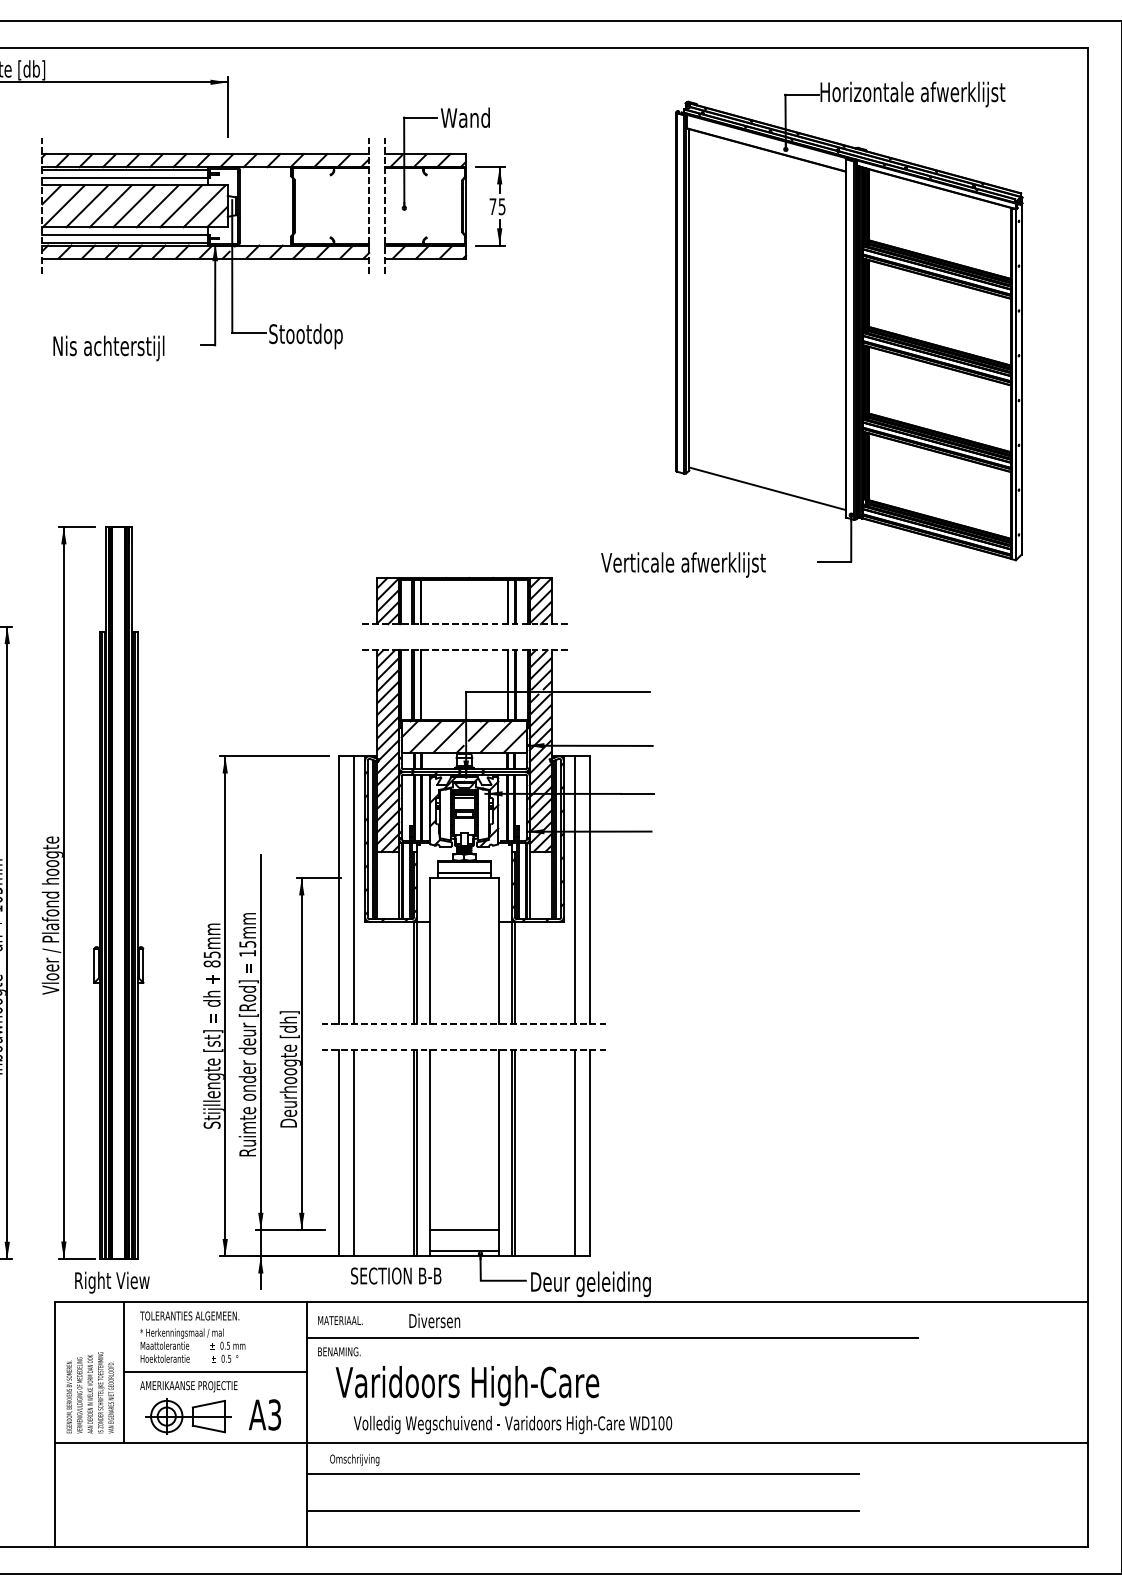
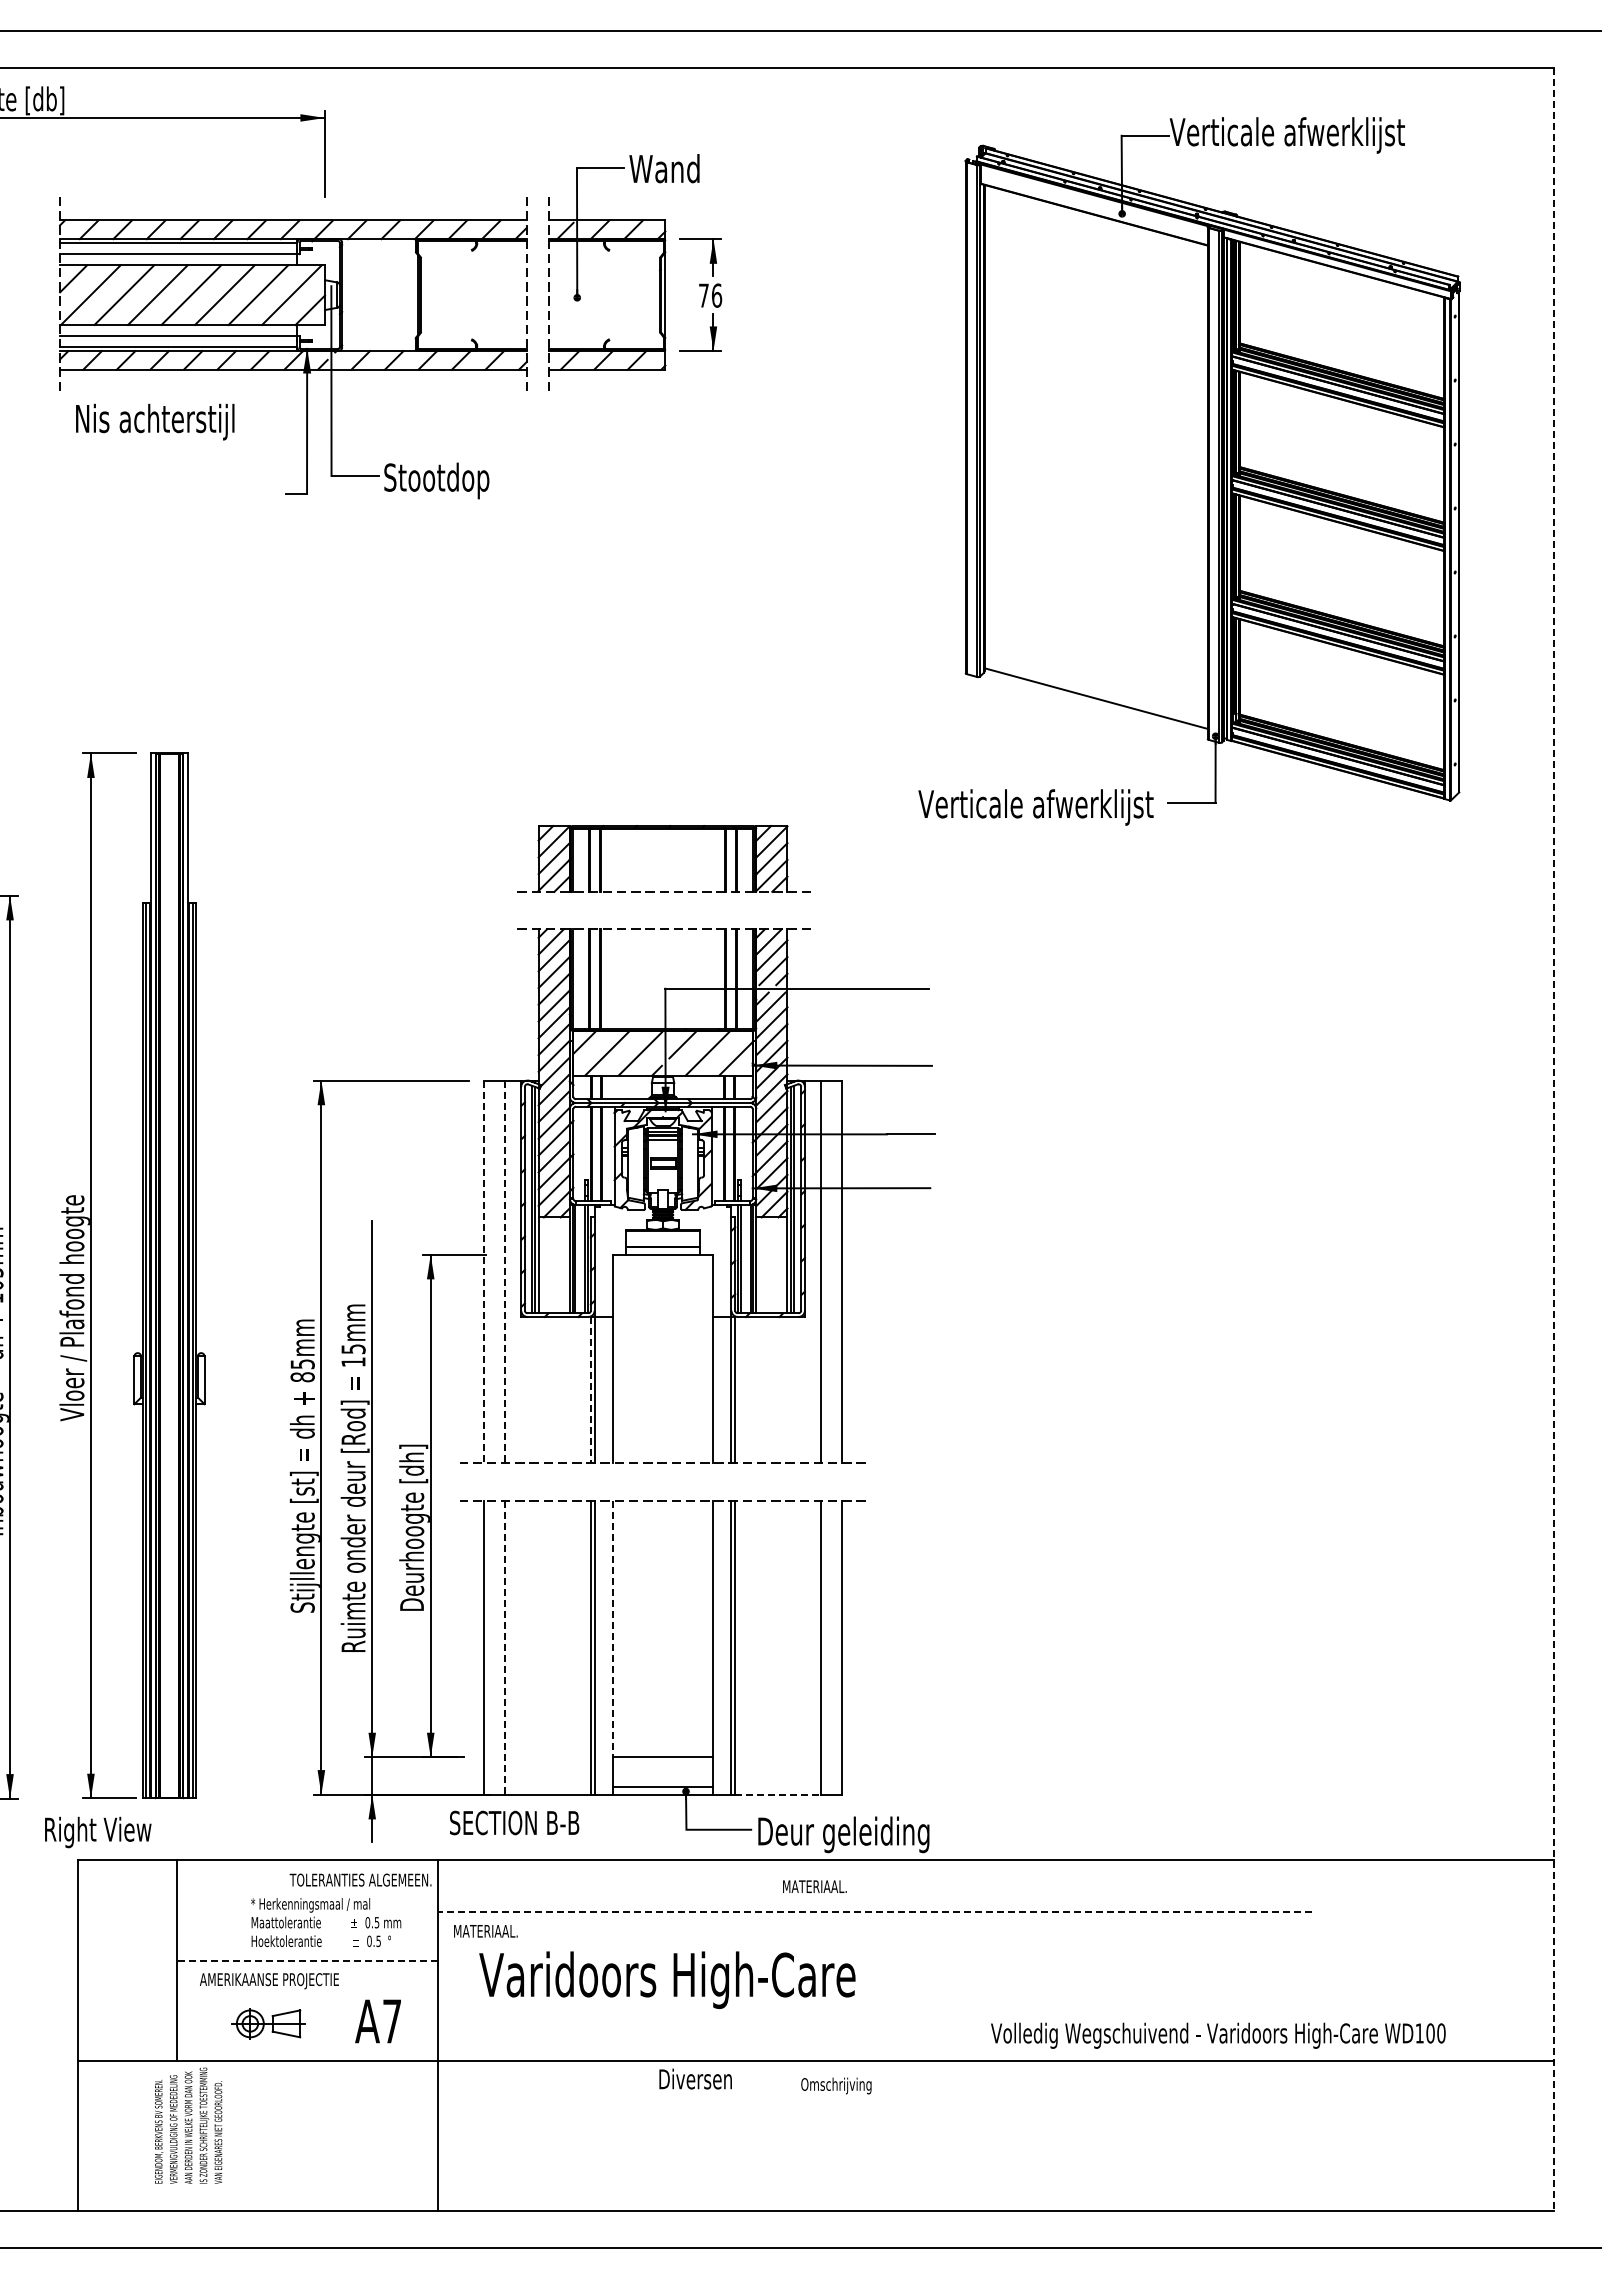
text: (912, 94) -> (1302, 135), Horizontale afwerklijst -> Verticale afwerklijst
text: (502, 206) -> (717, 295), 75 -> 76
text: (109, 348) -> (155, 421), moved
text: (683, 565) -> (1035, 807), moved
line: (1088, 797) -> (1554, 1139), solid -> dashed
line: (338, 890) -> (483, 1272), solid -> dashed
line: (354, 890) -> (505, 1272), solid -> dashed
line: (413, 973) -> (590, 1390), solid -> dashed
line: (429, 1140) -> (613, 1629), solid -> dashed
line: (354, 1153) -> (505, 1648), solid -> dashed
line: (545, 1256) -> (778, 1794), solid -> dashed
text: (396, 1275) -> (514, 1822), moved
text: (112, 1282) -> (98, 1832), moved
text: (189, 1315) -> (360, 1879), moved
text: (340, 1320) -> (814, 1886), moved
text: (434, 1320) -> (695, 2078), moved
line: (612, 1338) -> (874, 1912), solid -> dashed
text: (193, 1345) -> (326, 1922), moved
text: (340, 1351) -> (486, 1930), BENAMING. -> MATERIAAL.
line: (215, 1372) -> (307, 1960), solid -> dashed
text: (90, 1392) -> (188, 2125), moved
text: (275, 1414) -> (392, 2021), A3 -> A7
part: (188, 1416) -> (268, 2023), size x0.6
text: (513, 1424) -> (1218, 2035), moved
text: (354, 1459) -> (836, 2085), moved
line: (583, 1474) -> (832, 2106), removed
line: (583, 1510) -> (832, 2158), removed

